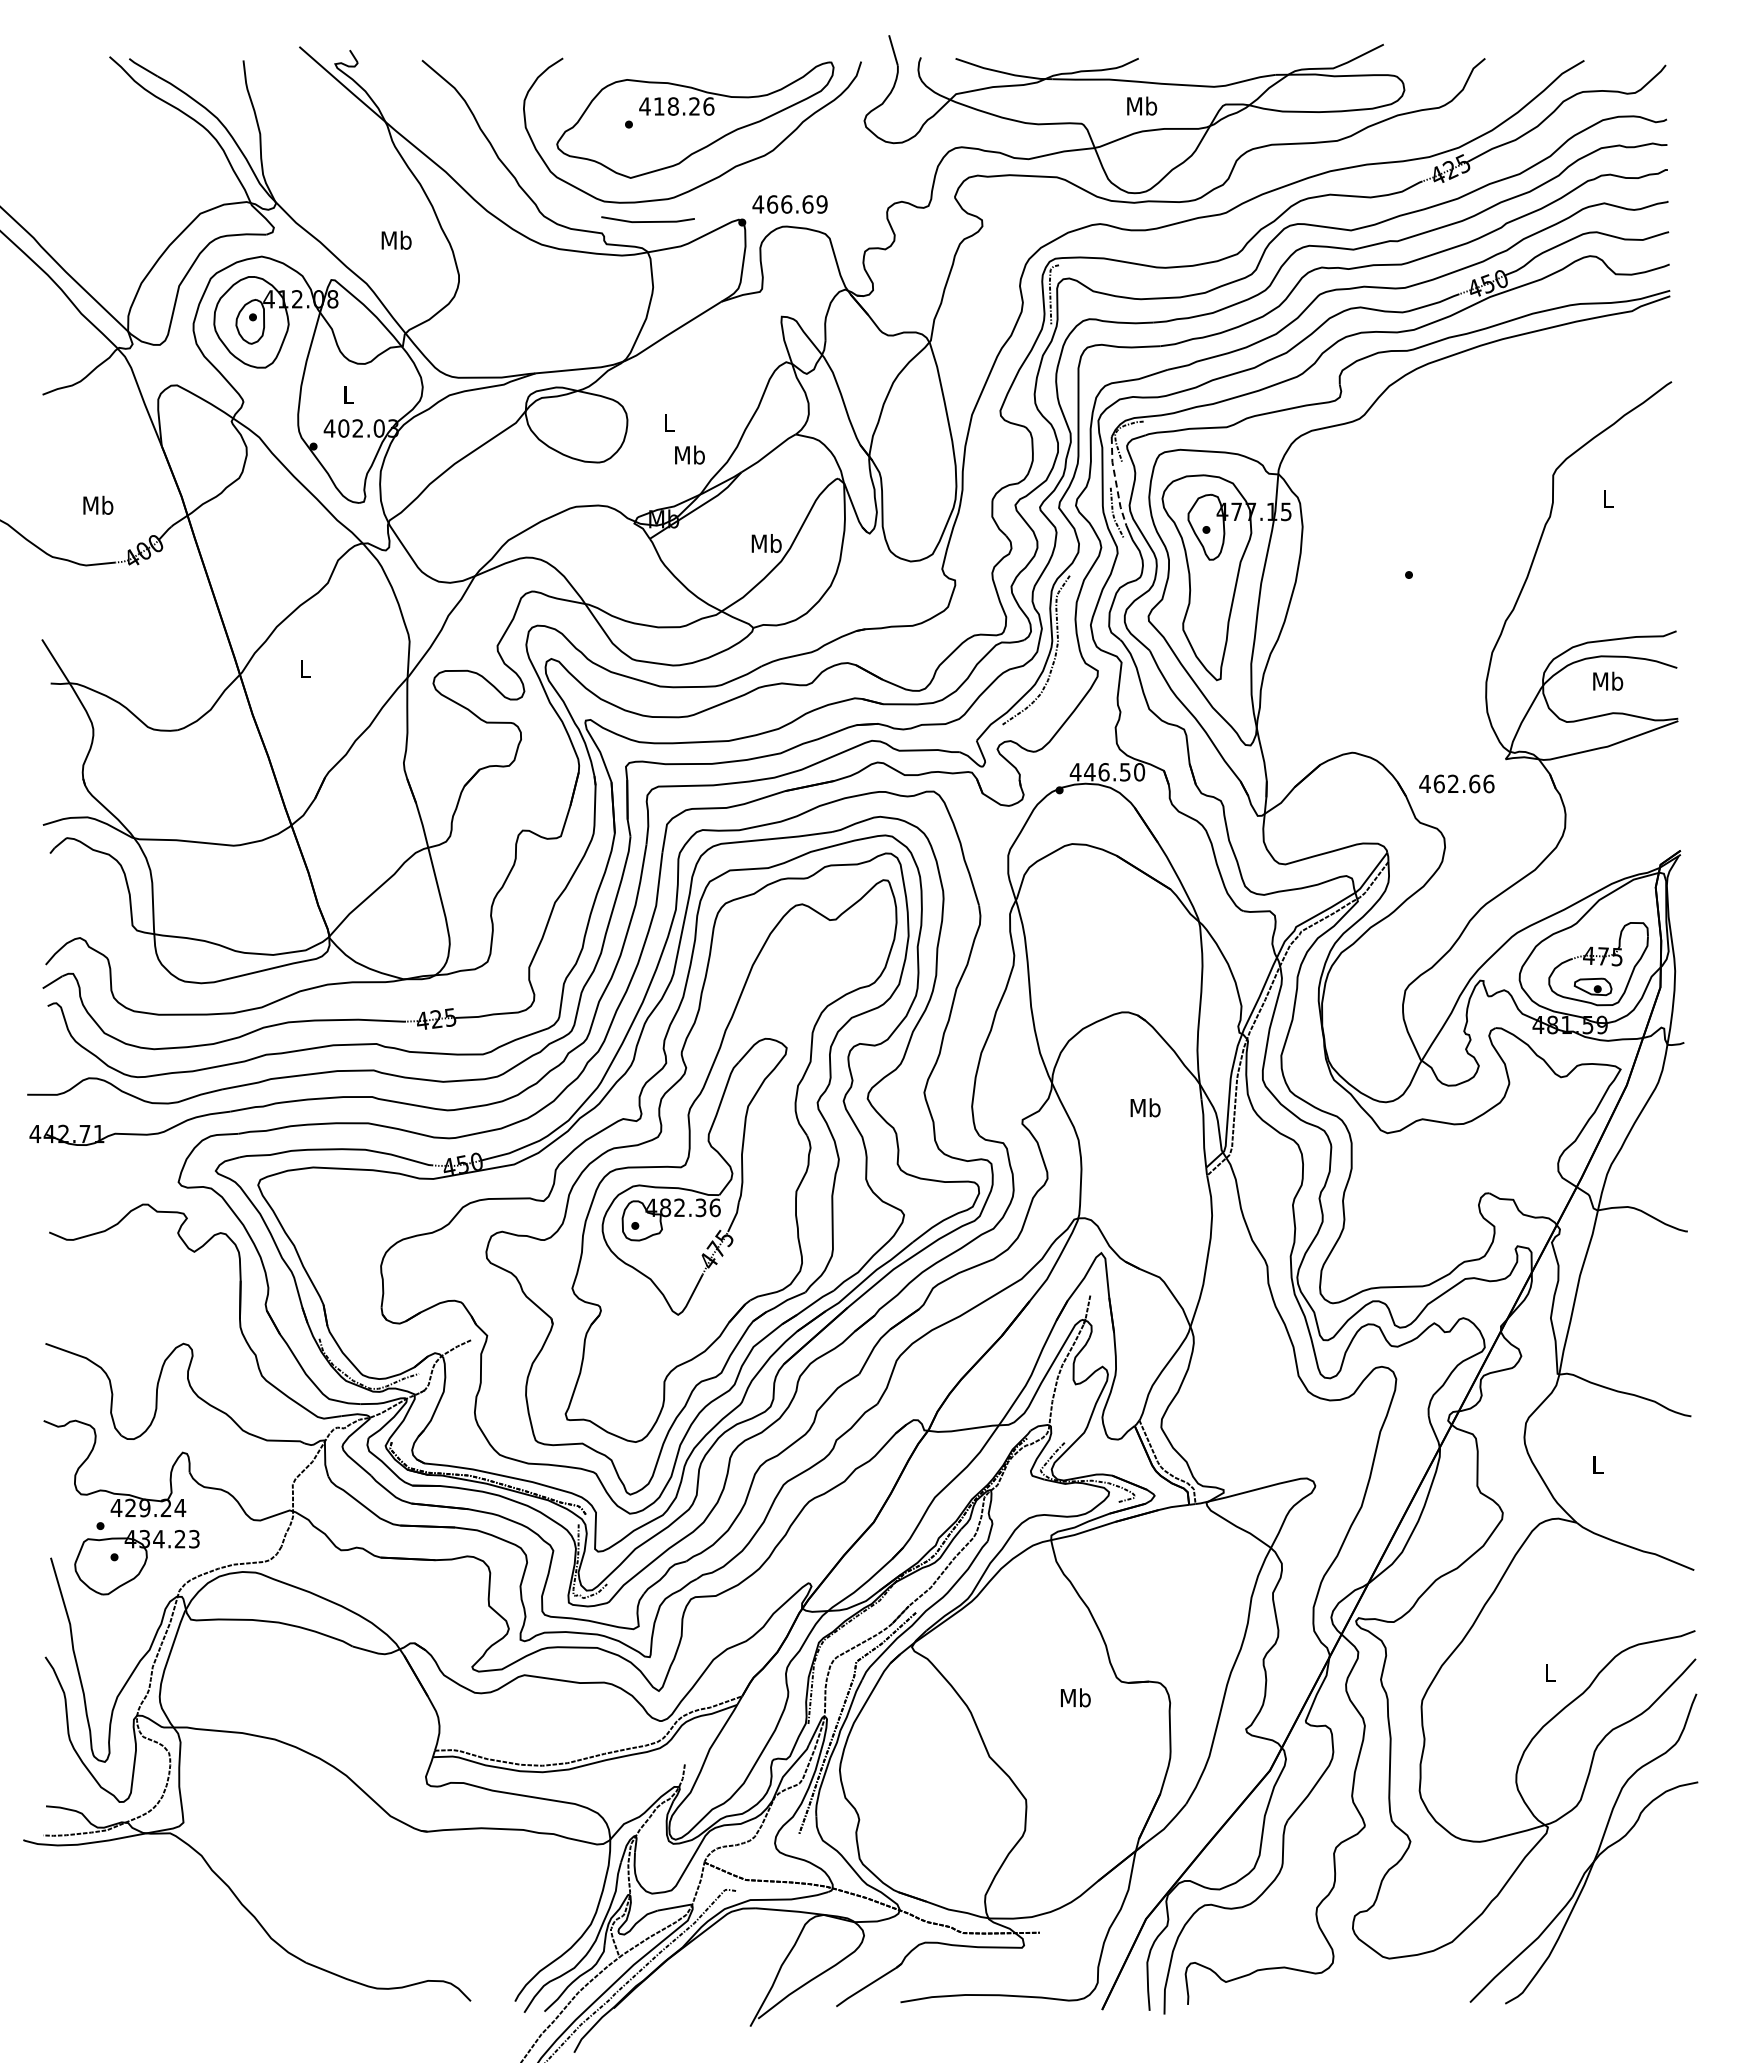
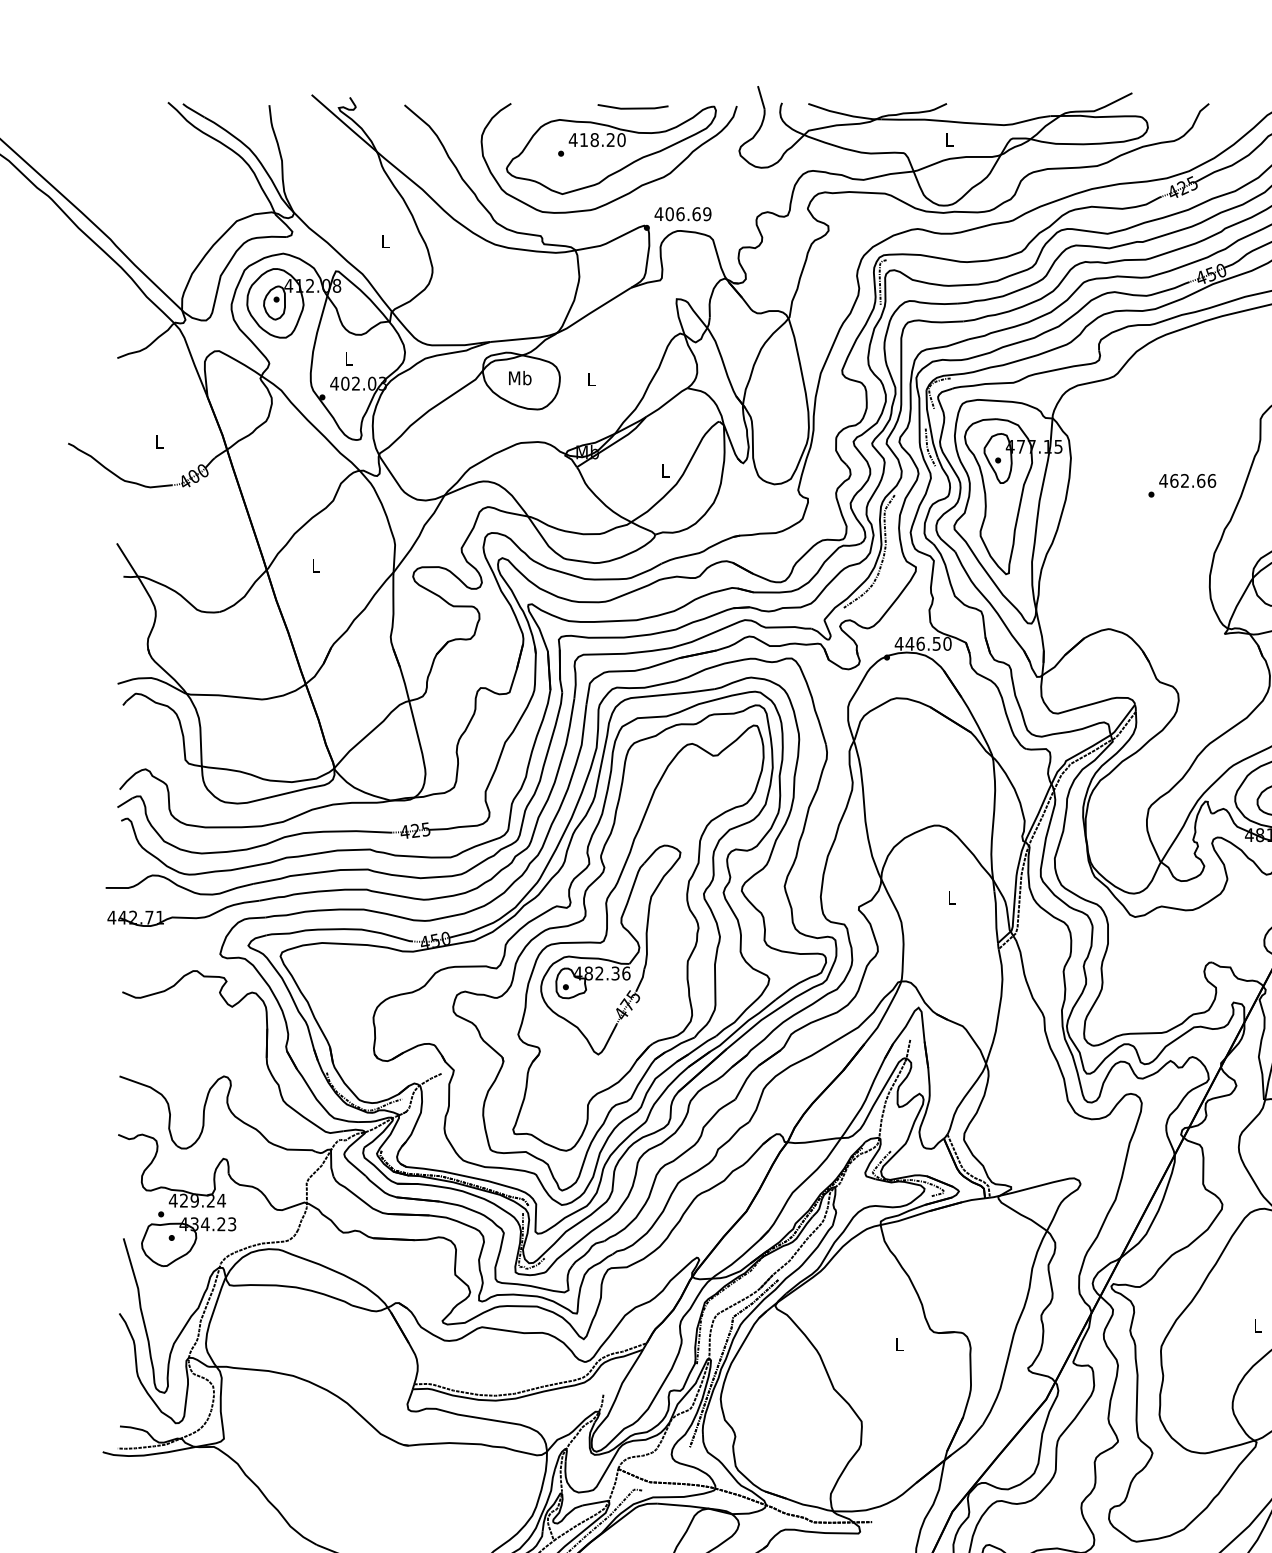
text: (1142, 105) -> (949, 139), Mb -> L
text: (708, 106) -> (621, 140), 418.26 -> 418.20
text: (772, 204) -> (669, 214), 466.69 -> 406.69
line: (647, 221) -> (632, 108), moved
text: (396, 239) -> (385, 240), Mb -> L
text: (689, 454) -> (519, 377), moved
line: (1115, 481) -> (929, 423), dashed -> solid
text: (98, 504) -> (159, 441), Mb -> L
text: (766, 543) -> (665, 470), Mb -> L
text: (1456, 783) -> (1187, 480), moved
text: (1145, 1107) -> (952, 897), Mb -> L
text: (1075, 1697) -> (899, 1344), Mb -> L

